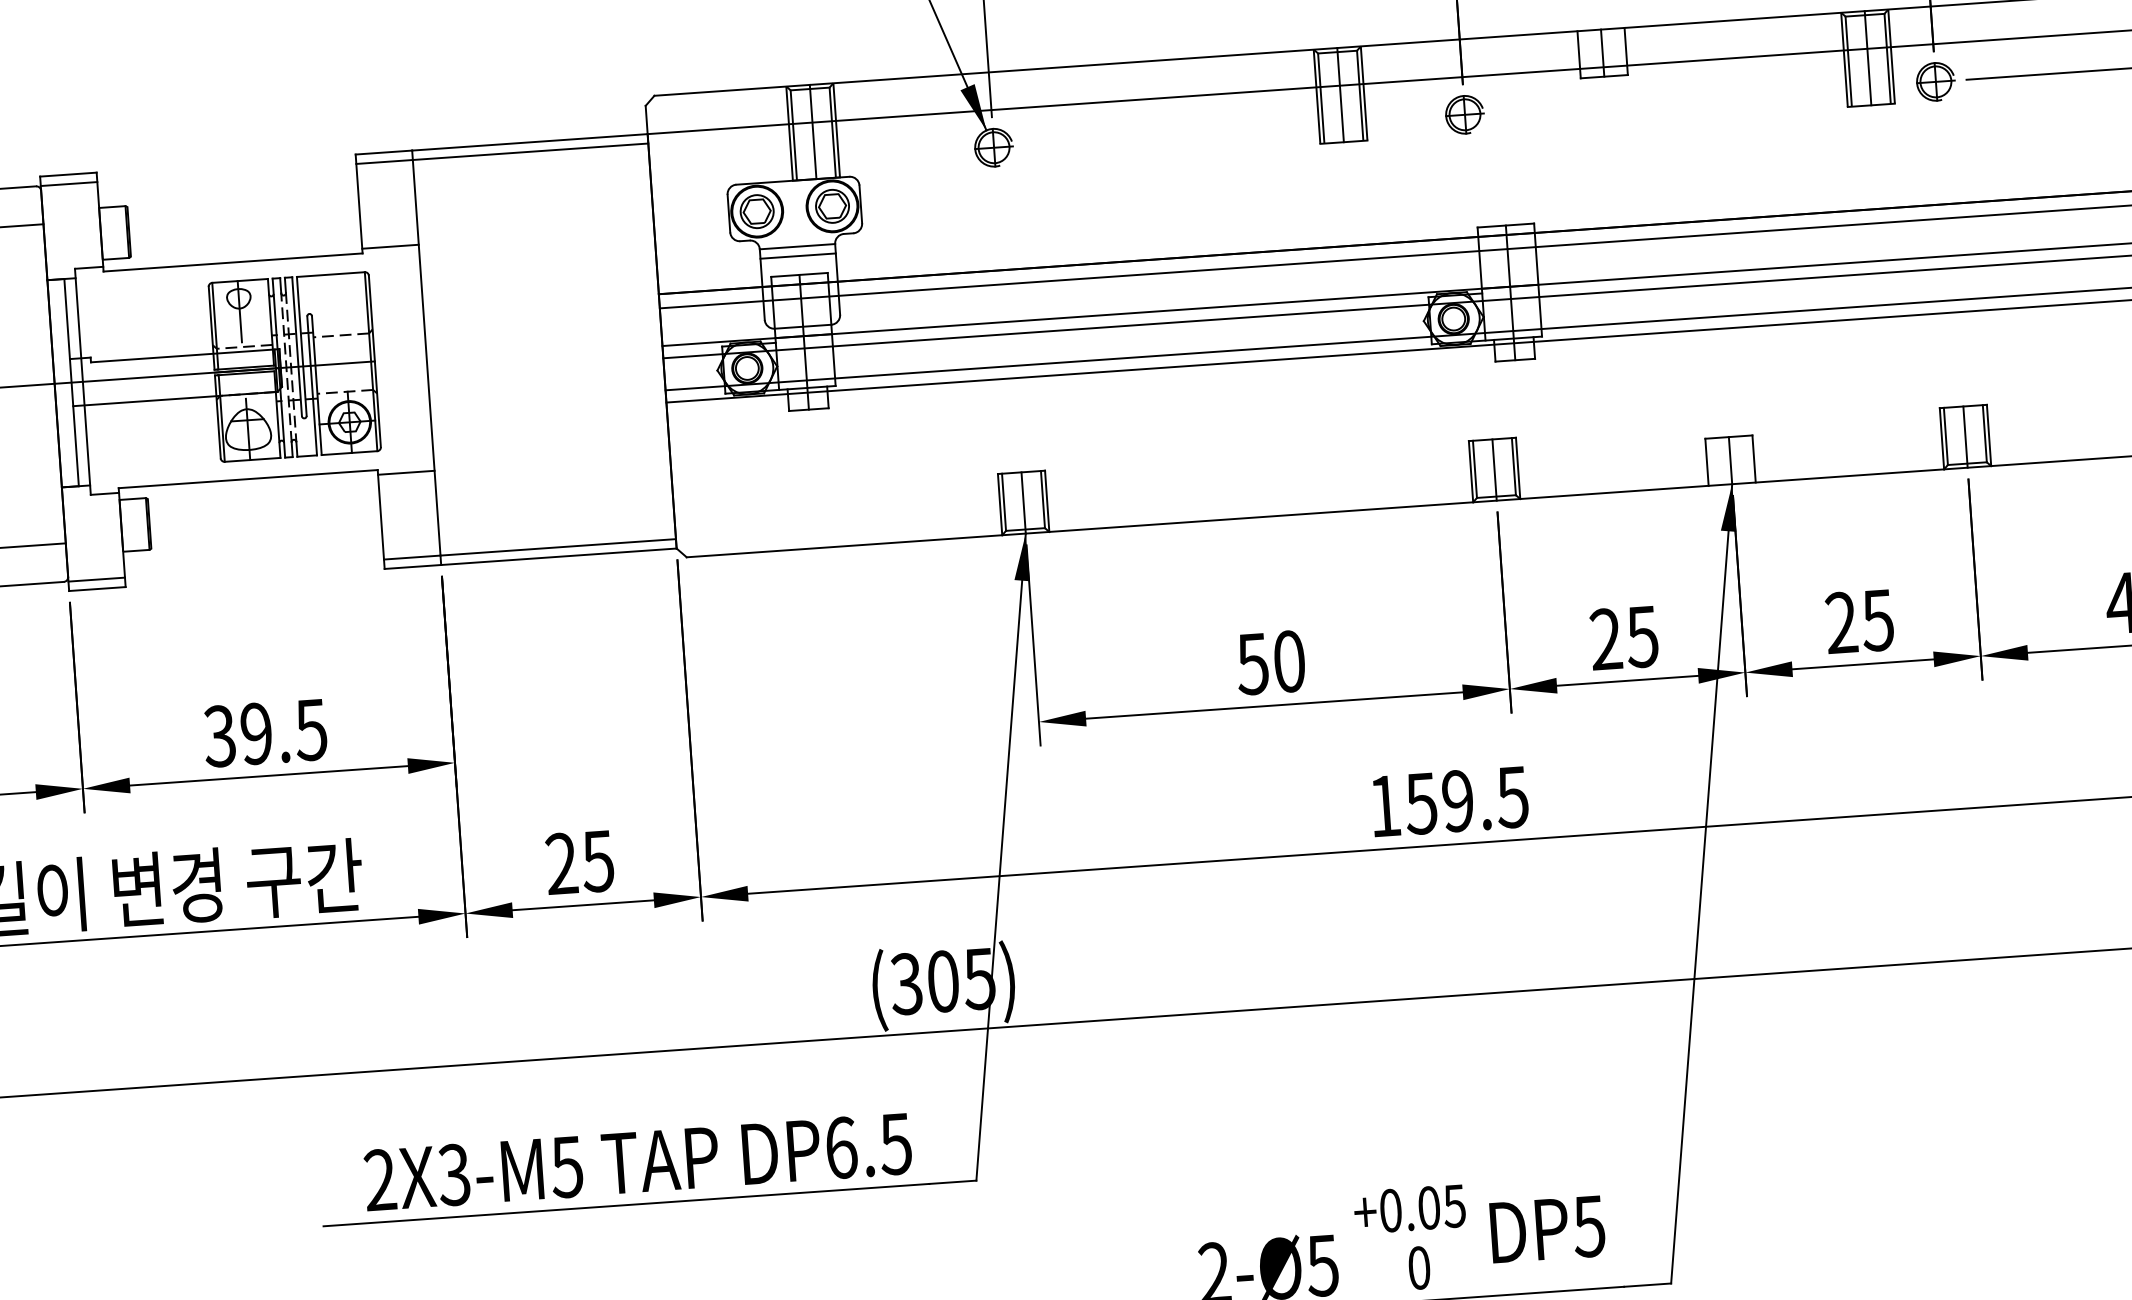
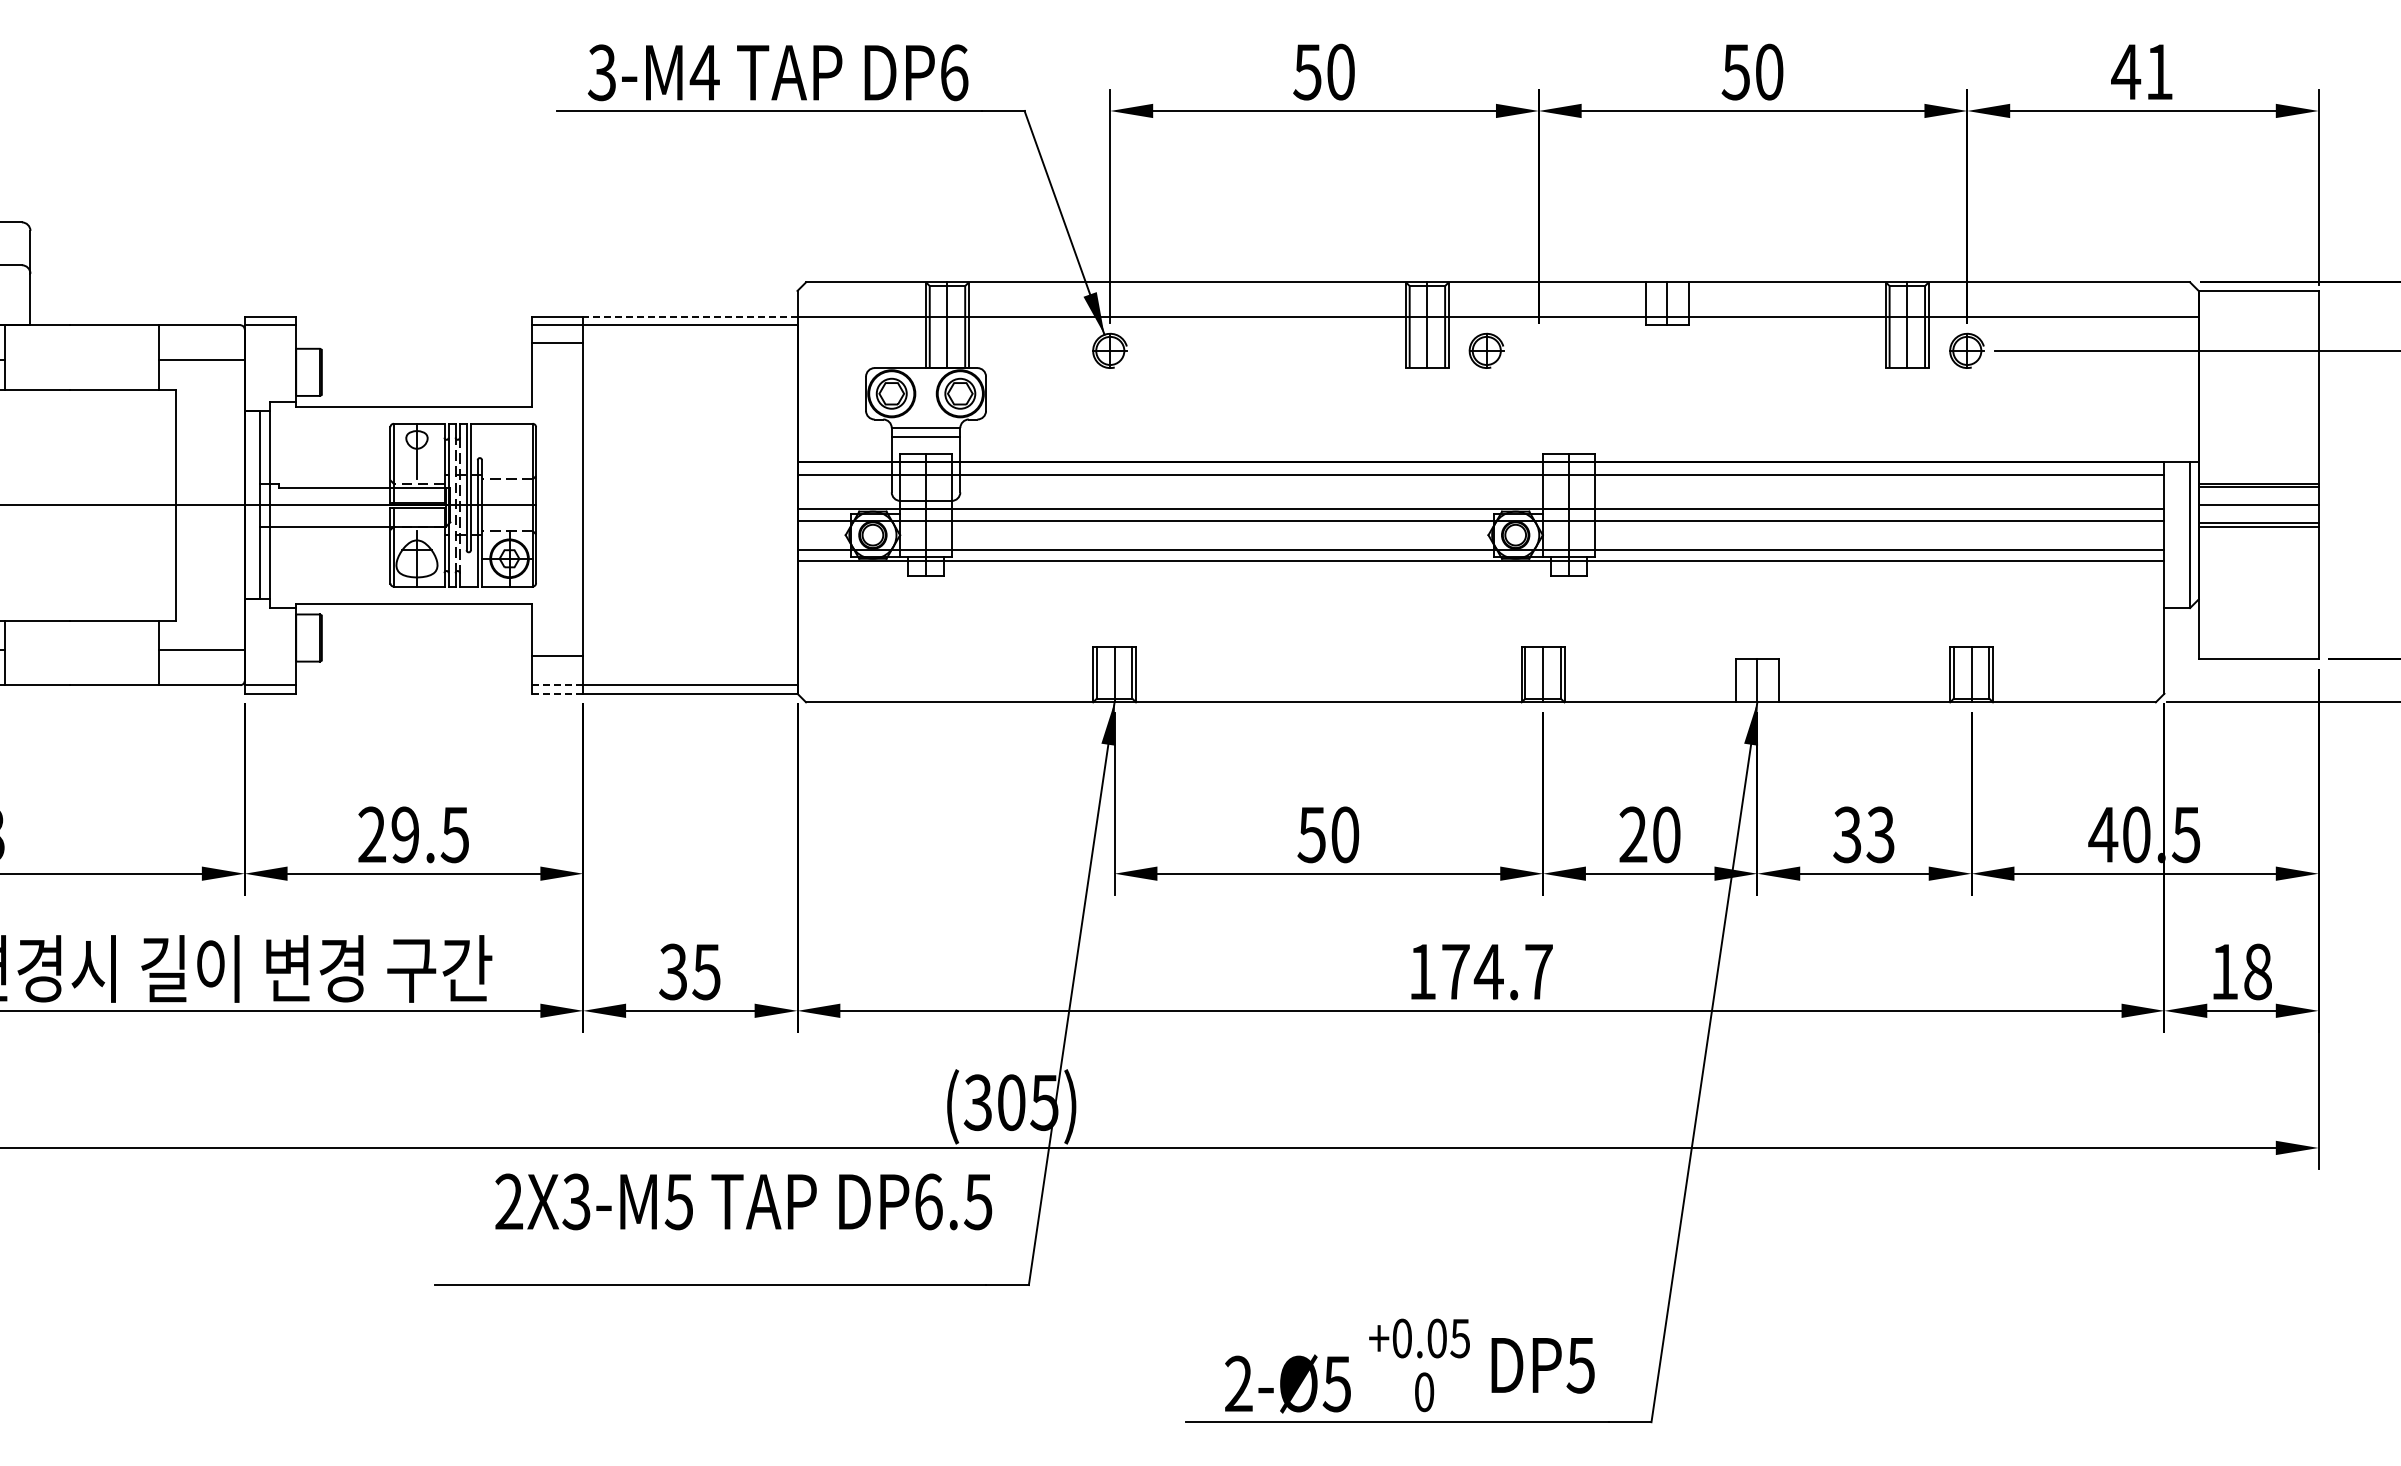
part: (1464, 114) -> (1486, 350), moved
line: (528, 142) -> (689, 316), solid -> dashed
line: (390, 246) -> (557, 343), moved
line: (406, 473) -> (557, 656), moved
line: (412, 557) -> (557, 685), solid -> dashed
line: (412, 566) -> (557, 693), solid -> dashed
text: (1859, 621) -> (1863, 834), 25 -> 33
text: (1642, 636) -> (1666, 834), 25 -> 20
text: (219, 735) -> (371, 834), 39.5 -> 29.5
text: (1466, 800) -> (1496, 971), 159.5 -> 174.7
text: (561, 864) -> (673, 972), 25 -> 35
text: (637, 1161) -> (743, 1201), moved

